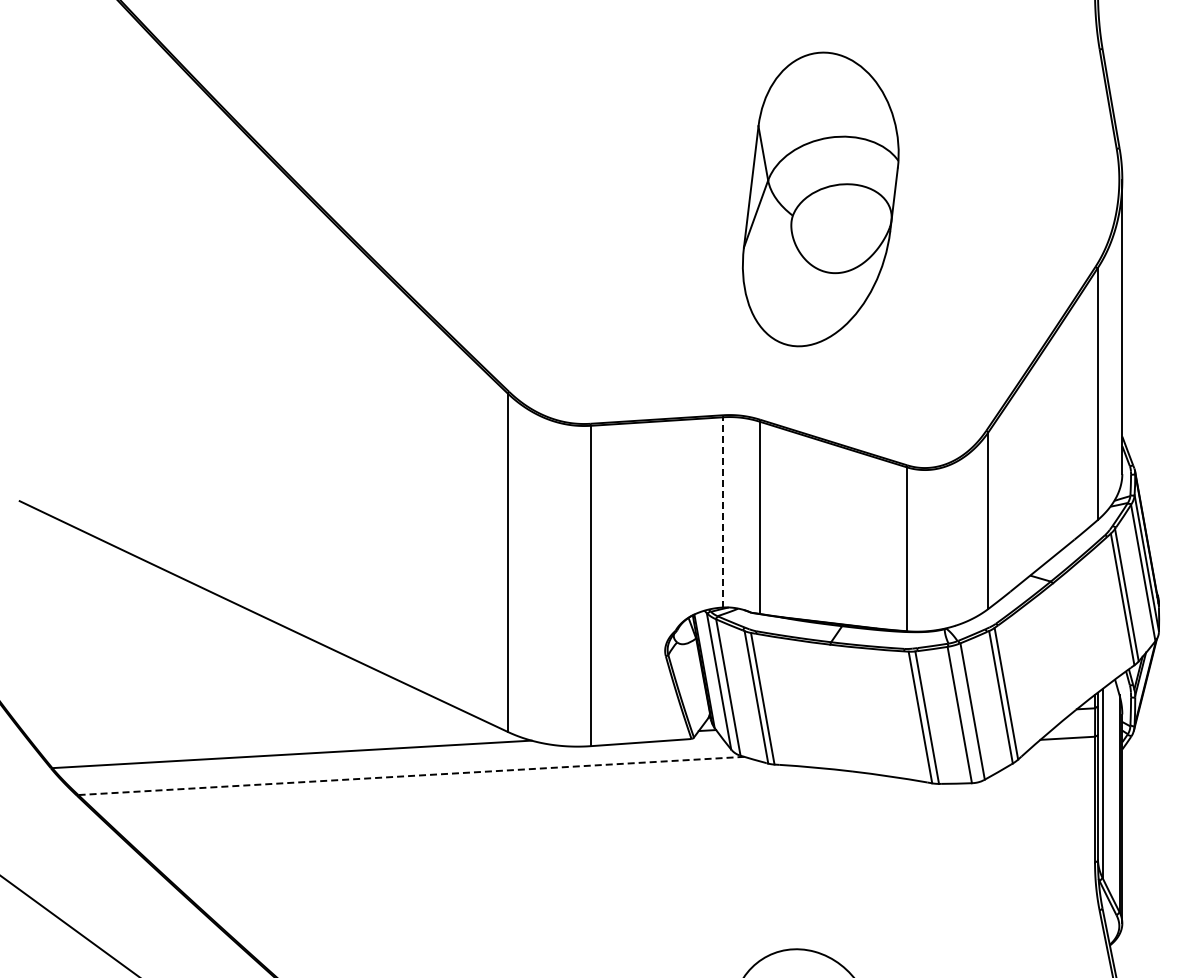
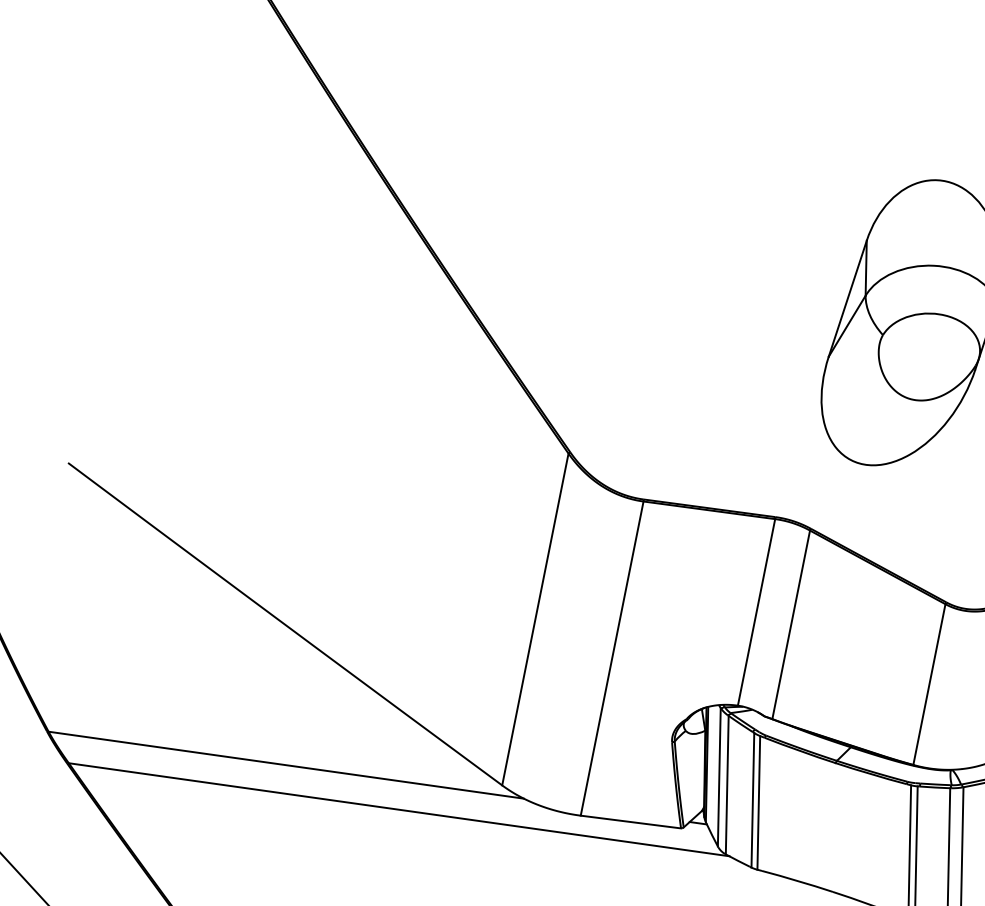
line: (723, 511) -> (756, 611), dashed -> solid
line: (411, 775) -> (399, 809), dashed -> solid

